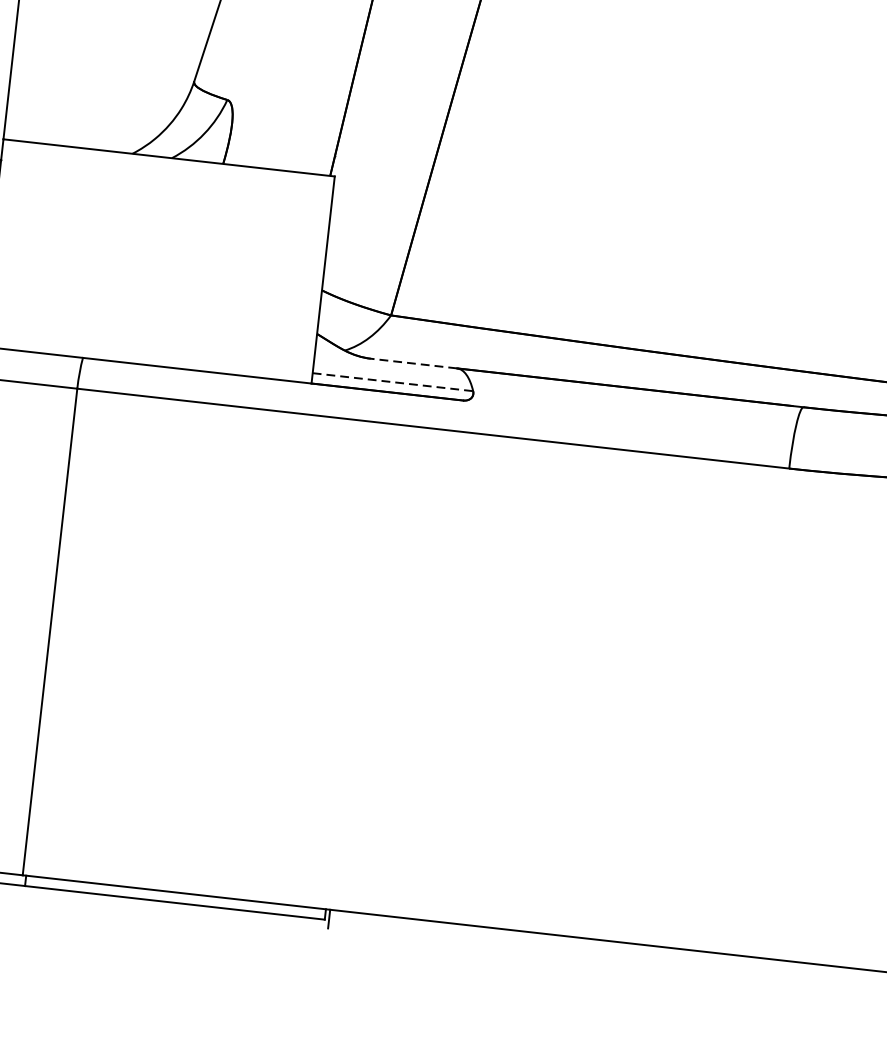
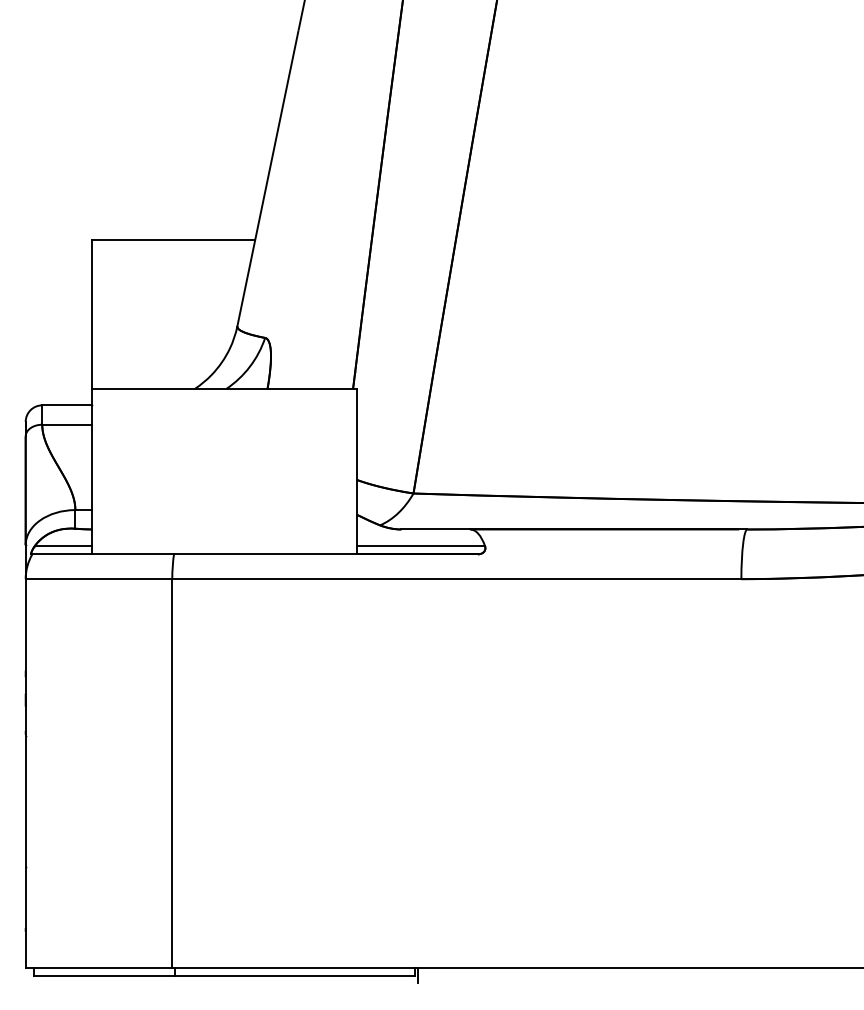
line: (413, 363) -> (435, 529), dashed -> solid
line: (393, 382) -> (421, 546), dashed -> solid

